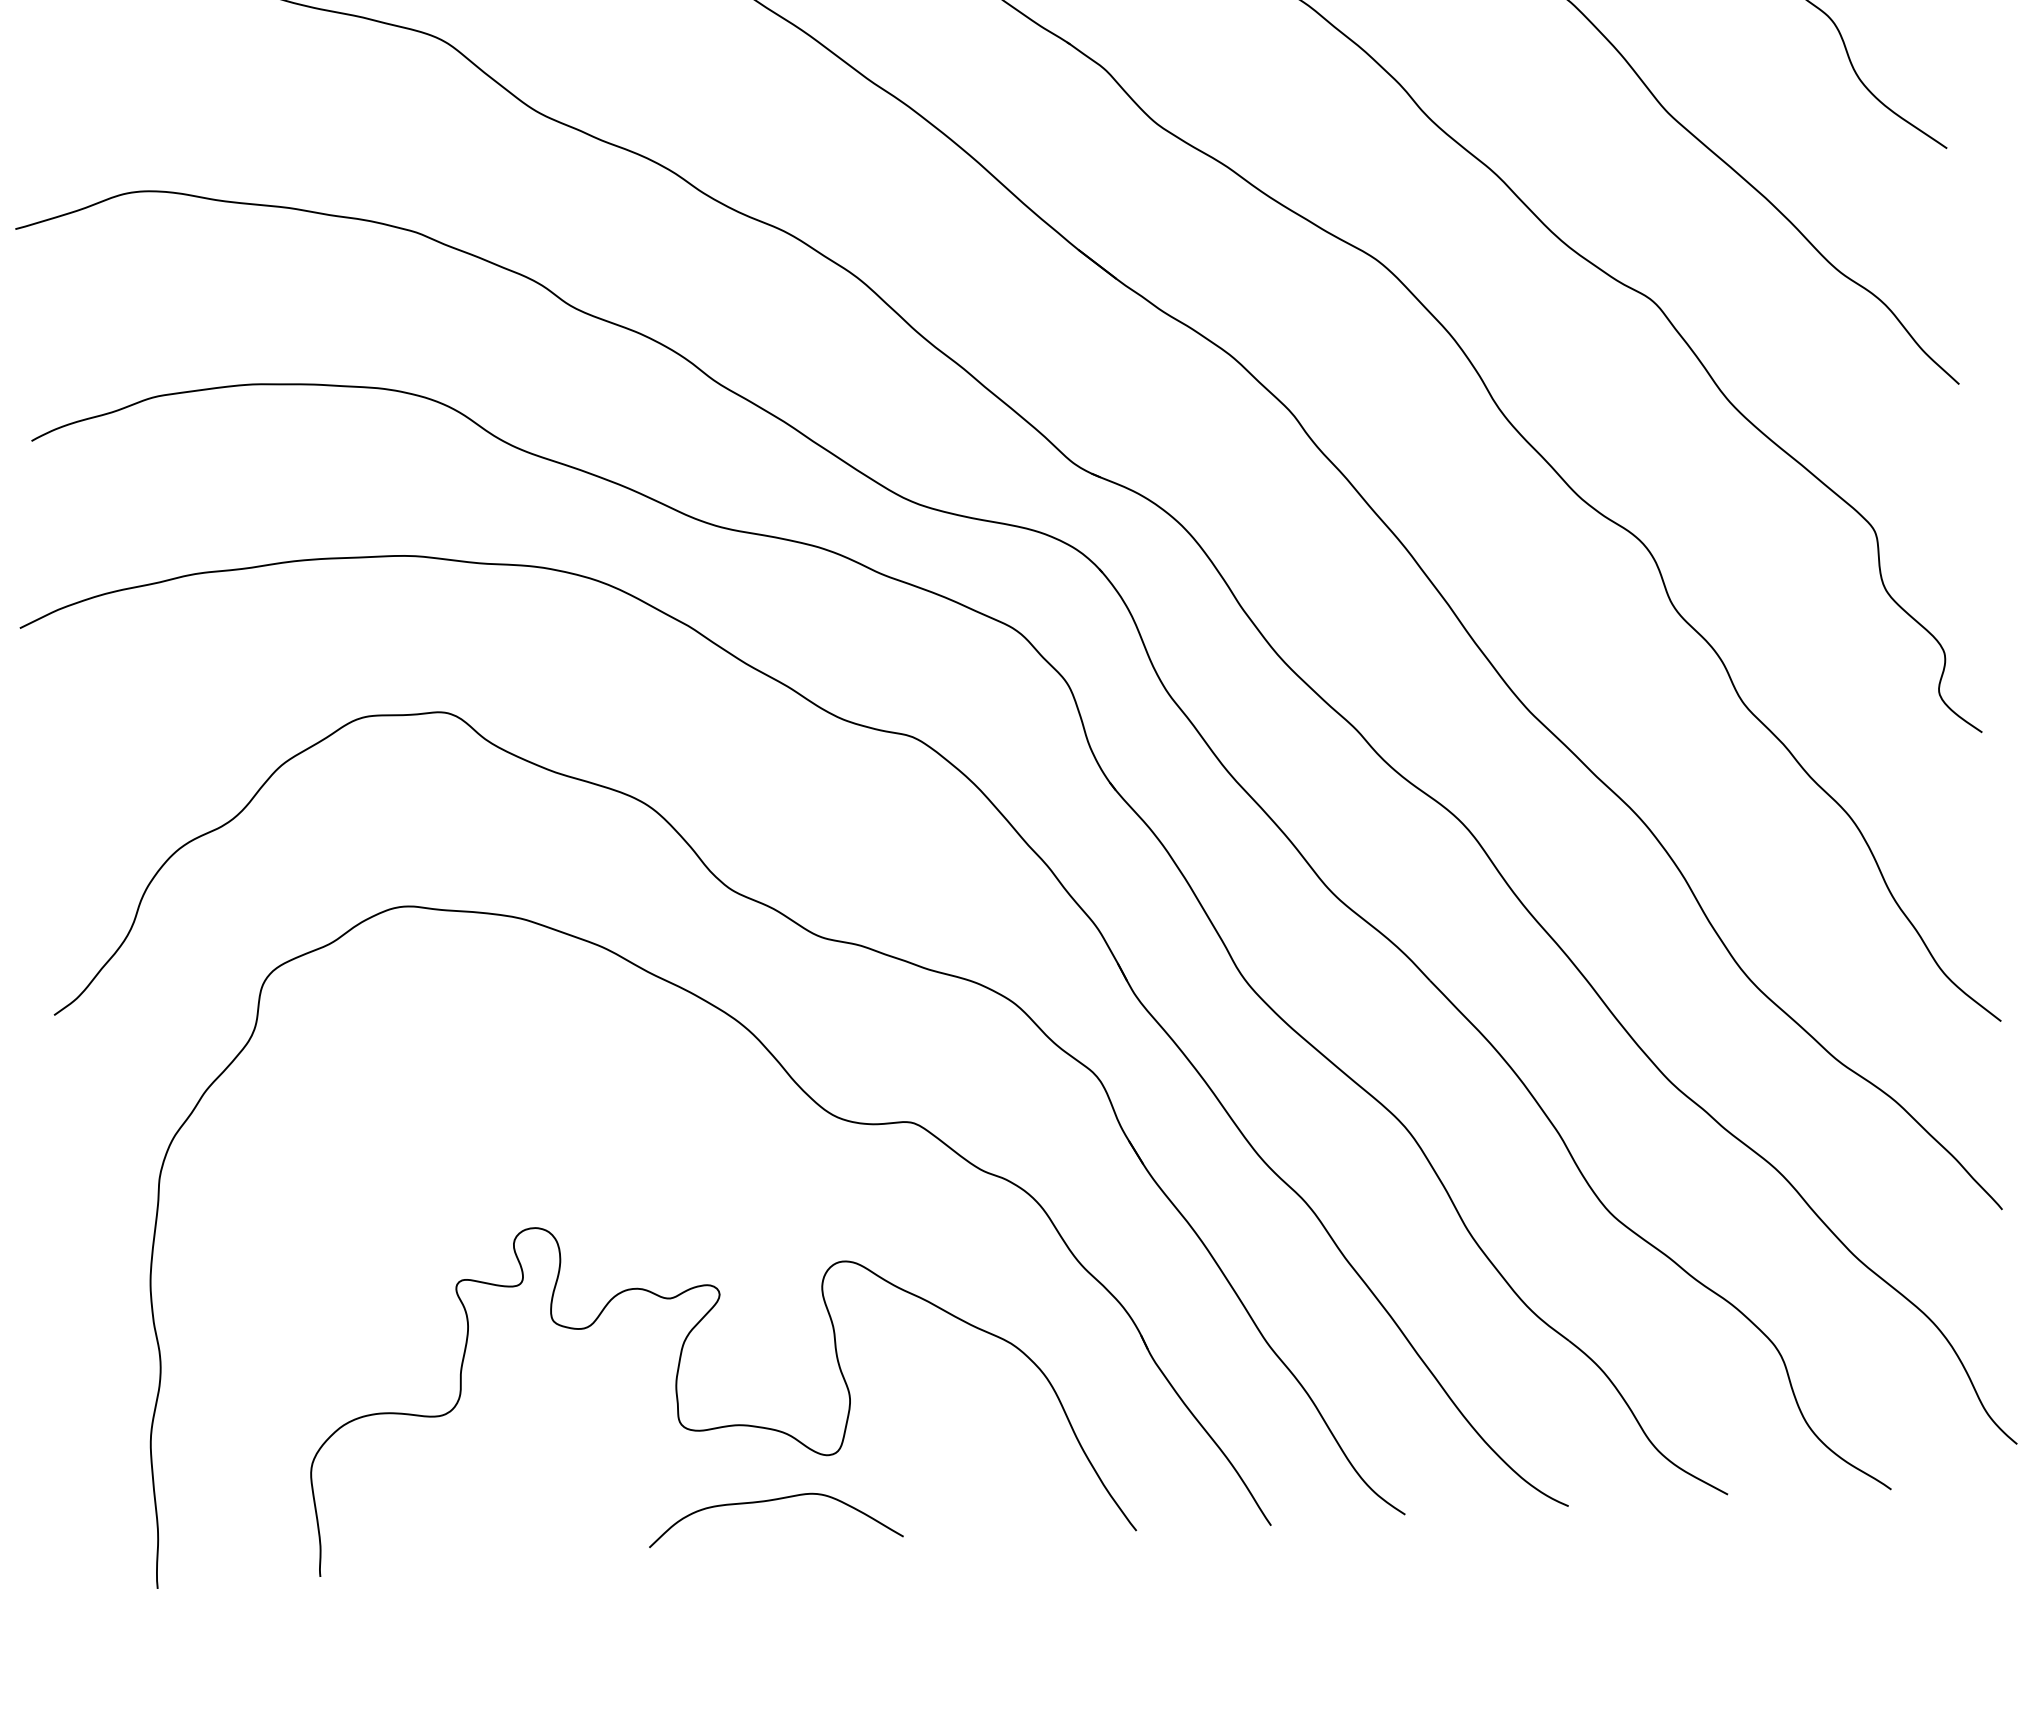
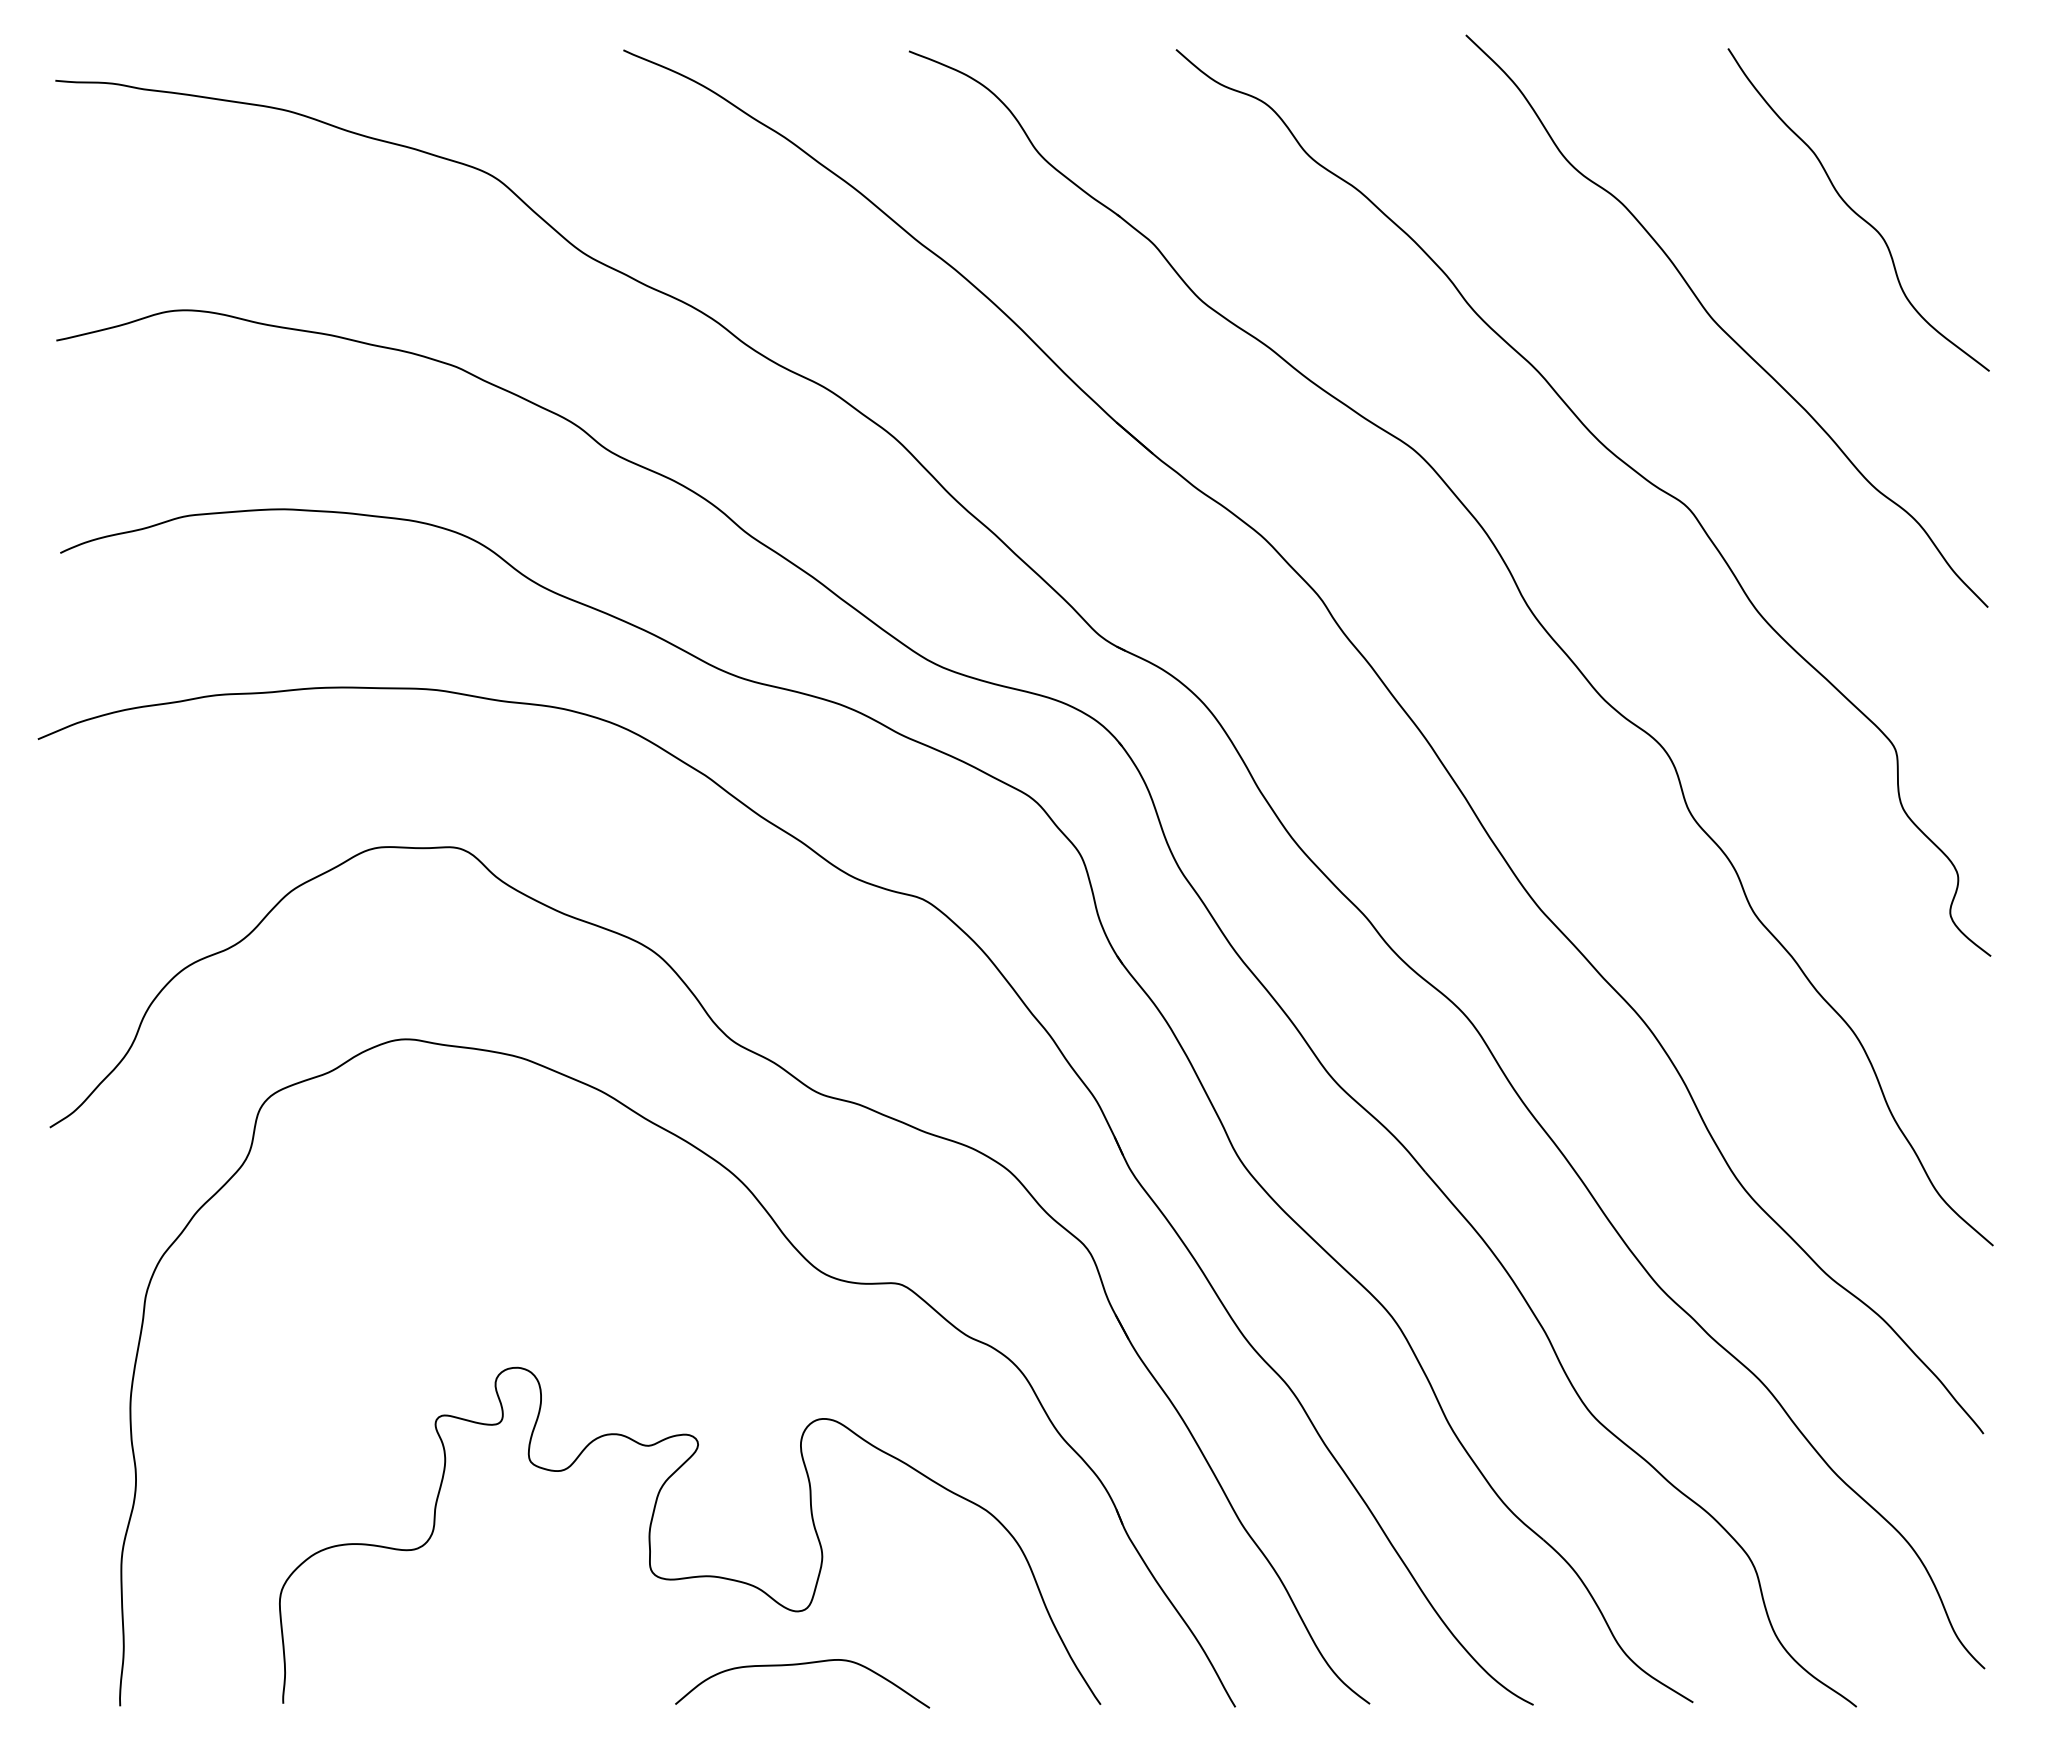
curve: (770, 1501) -> (798, 1665), moved

